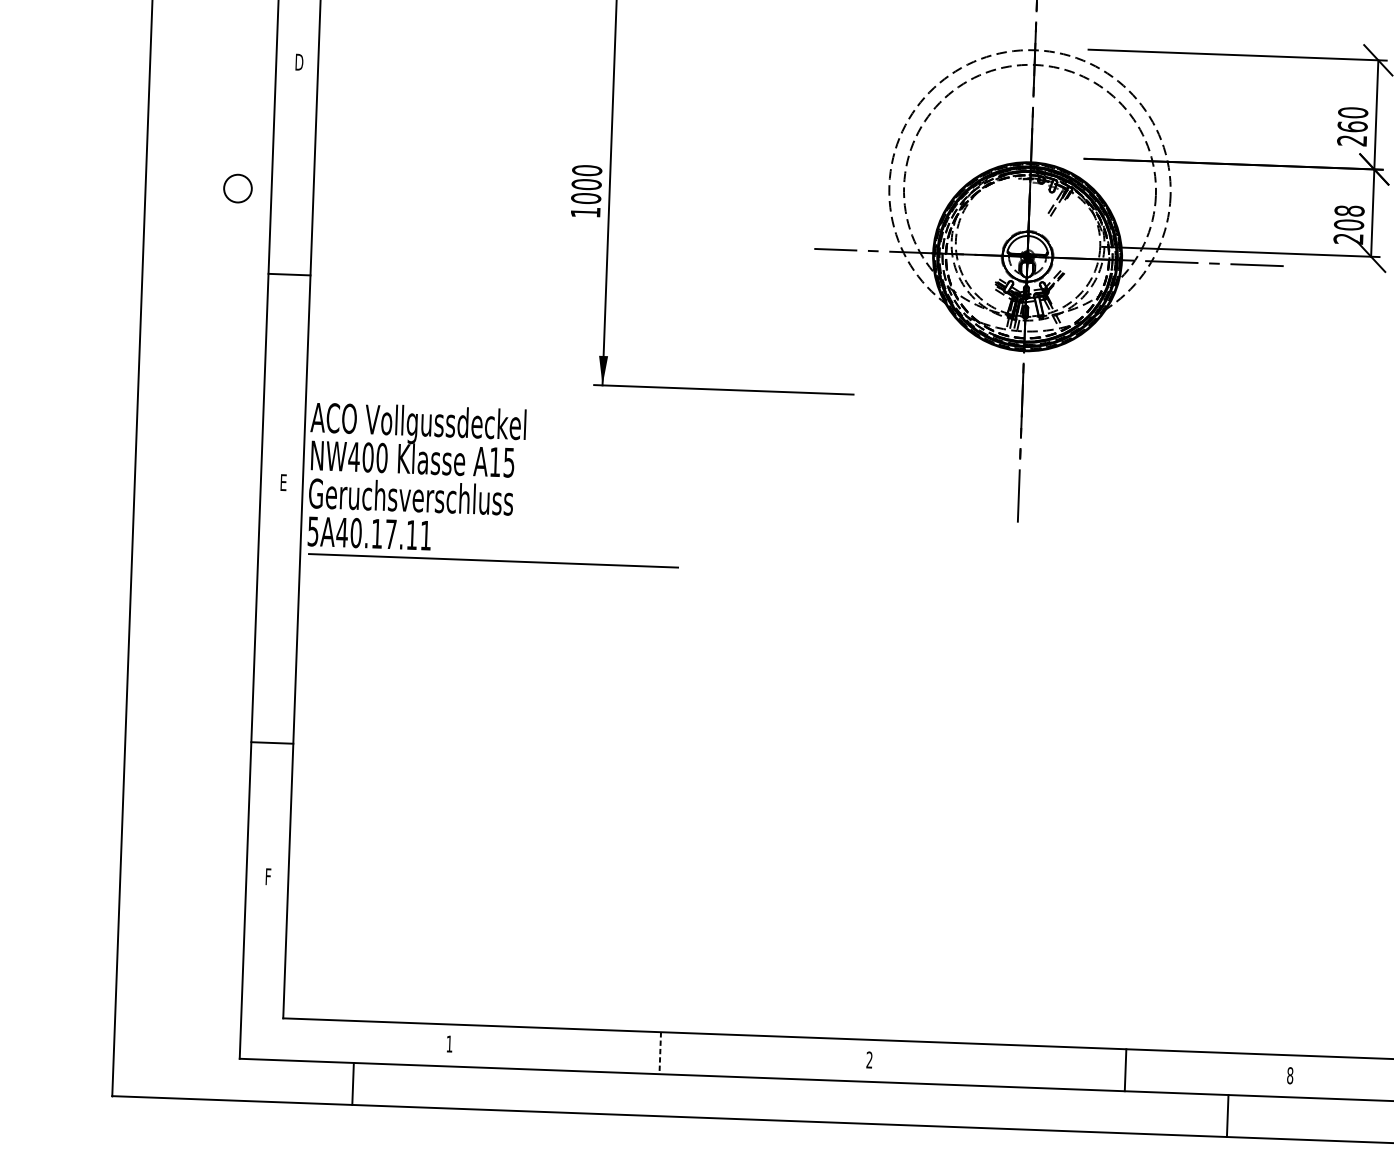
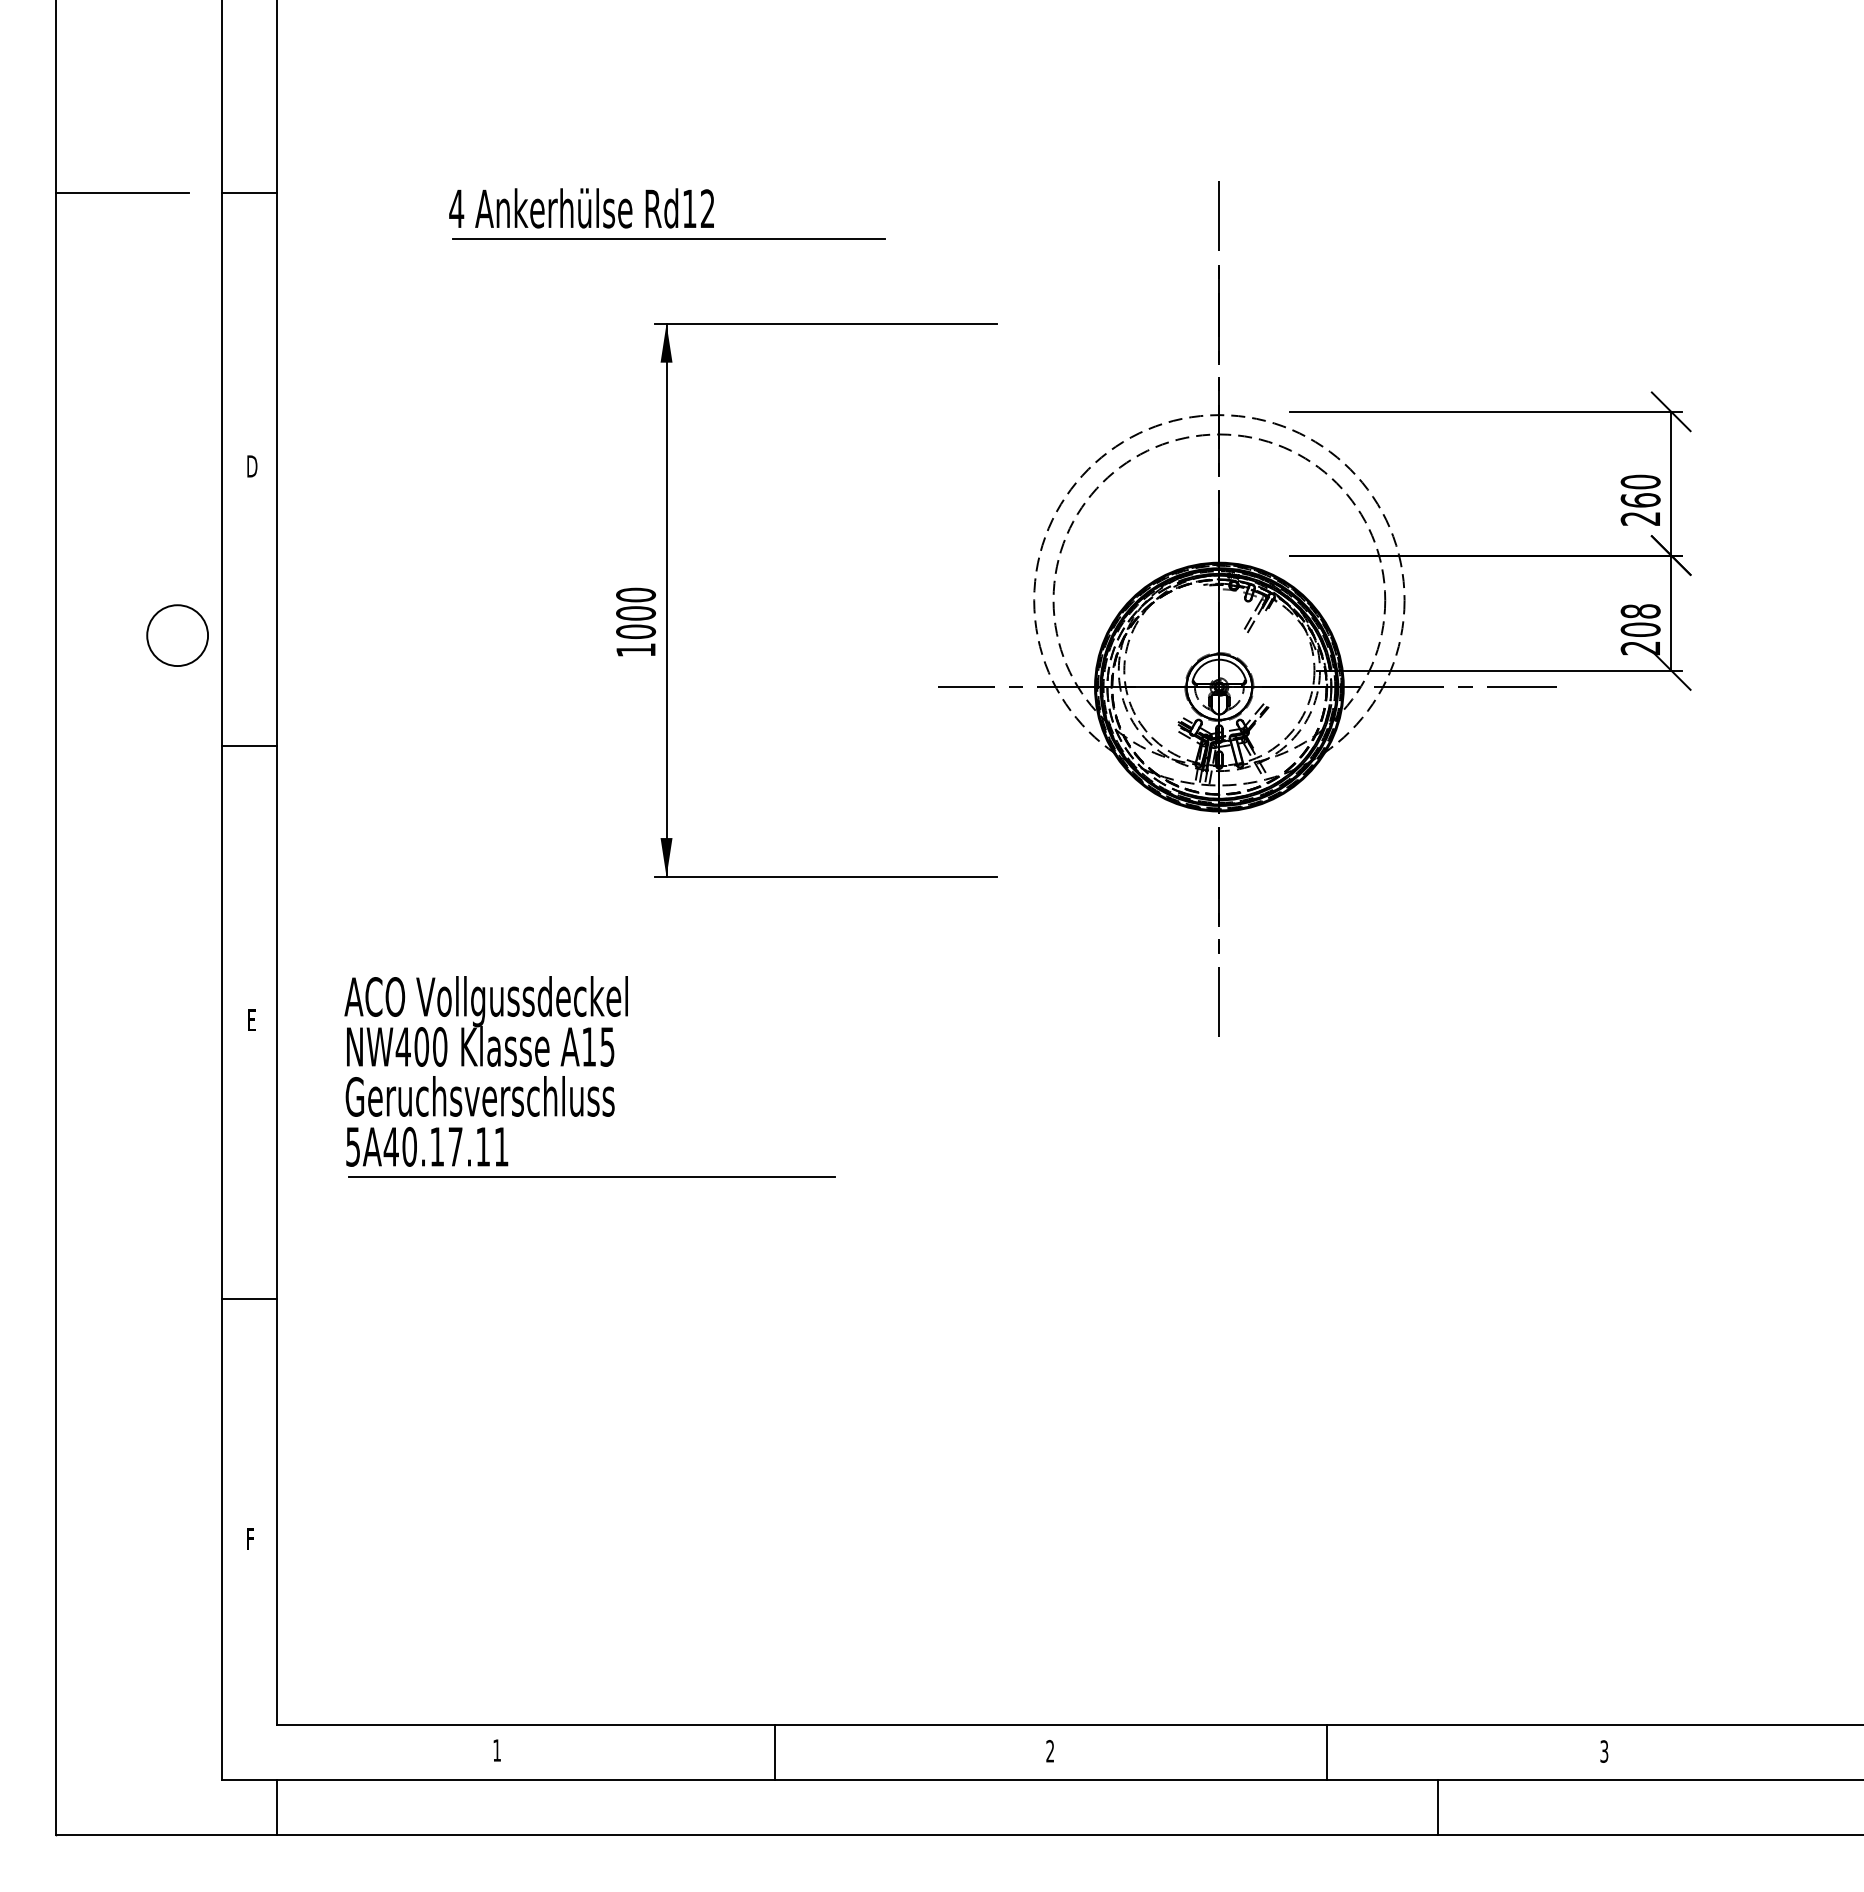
circle: (237, 188) -> (177, 635), size x1.67
part: (494, 477) -> (589, 1066), moved
line: (272, 743) -> (249, 1299), moved
line: (660, 1053) -> (774, 1752), dashed -> solid
line: (1125, 1069) -> (1327, 1751), moved
text: (1290, 1075) -> (1604, 1751), 8 -> 3
line: (353, 1083) -> (277, 1807), moved
line: (1228, 1115) -> (1438, 1807), moved

